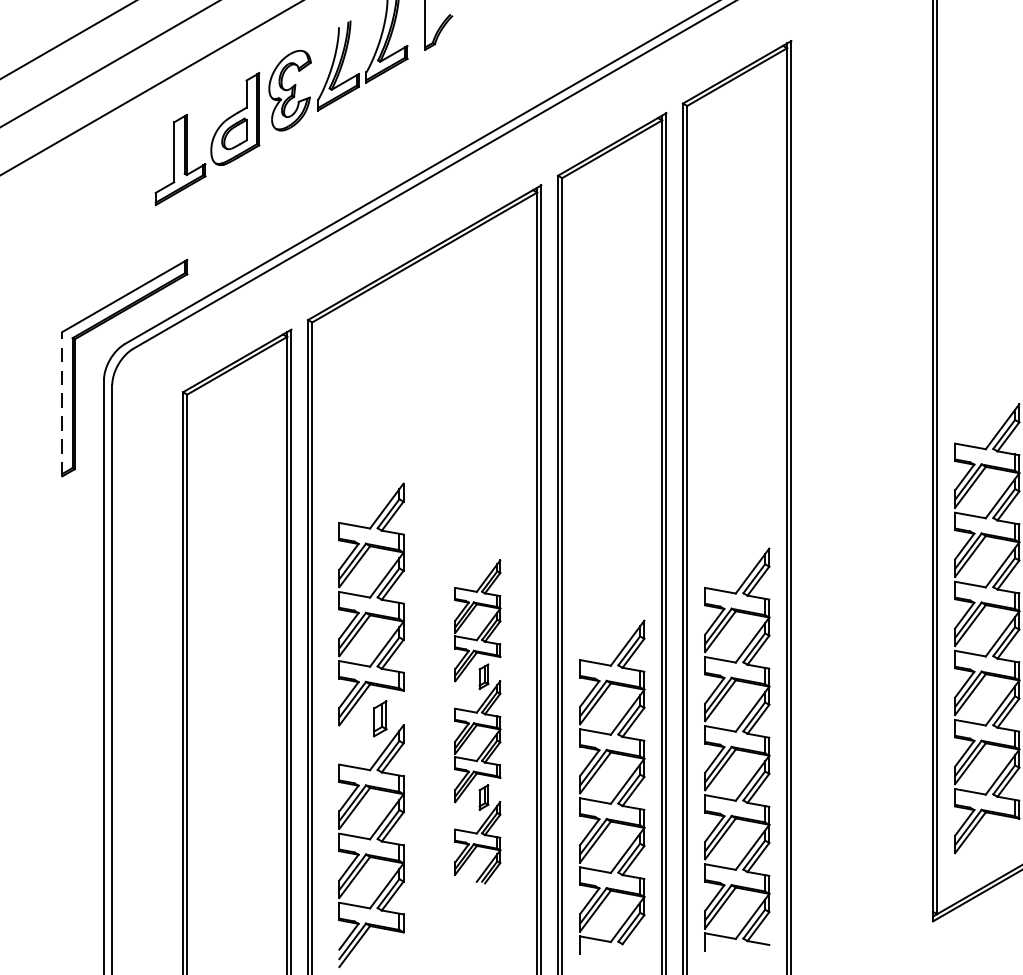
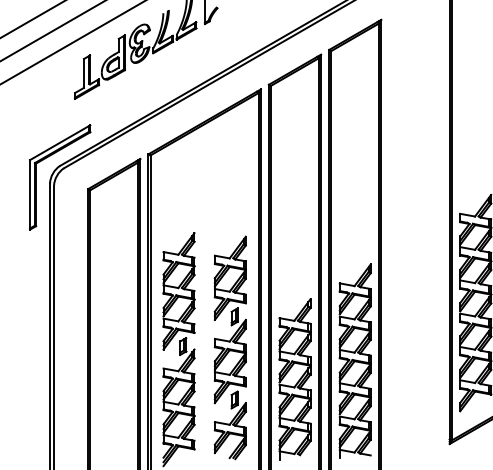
line: (63, 403) -> (30, 194), dashed -> solid
part: (476, 720) -> (229, 347), size x1.43

